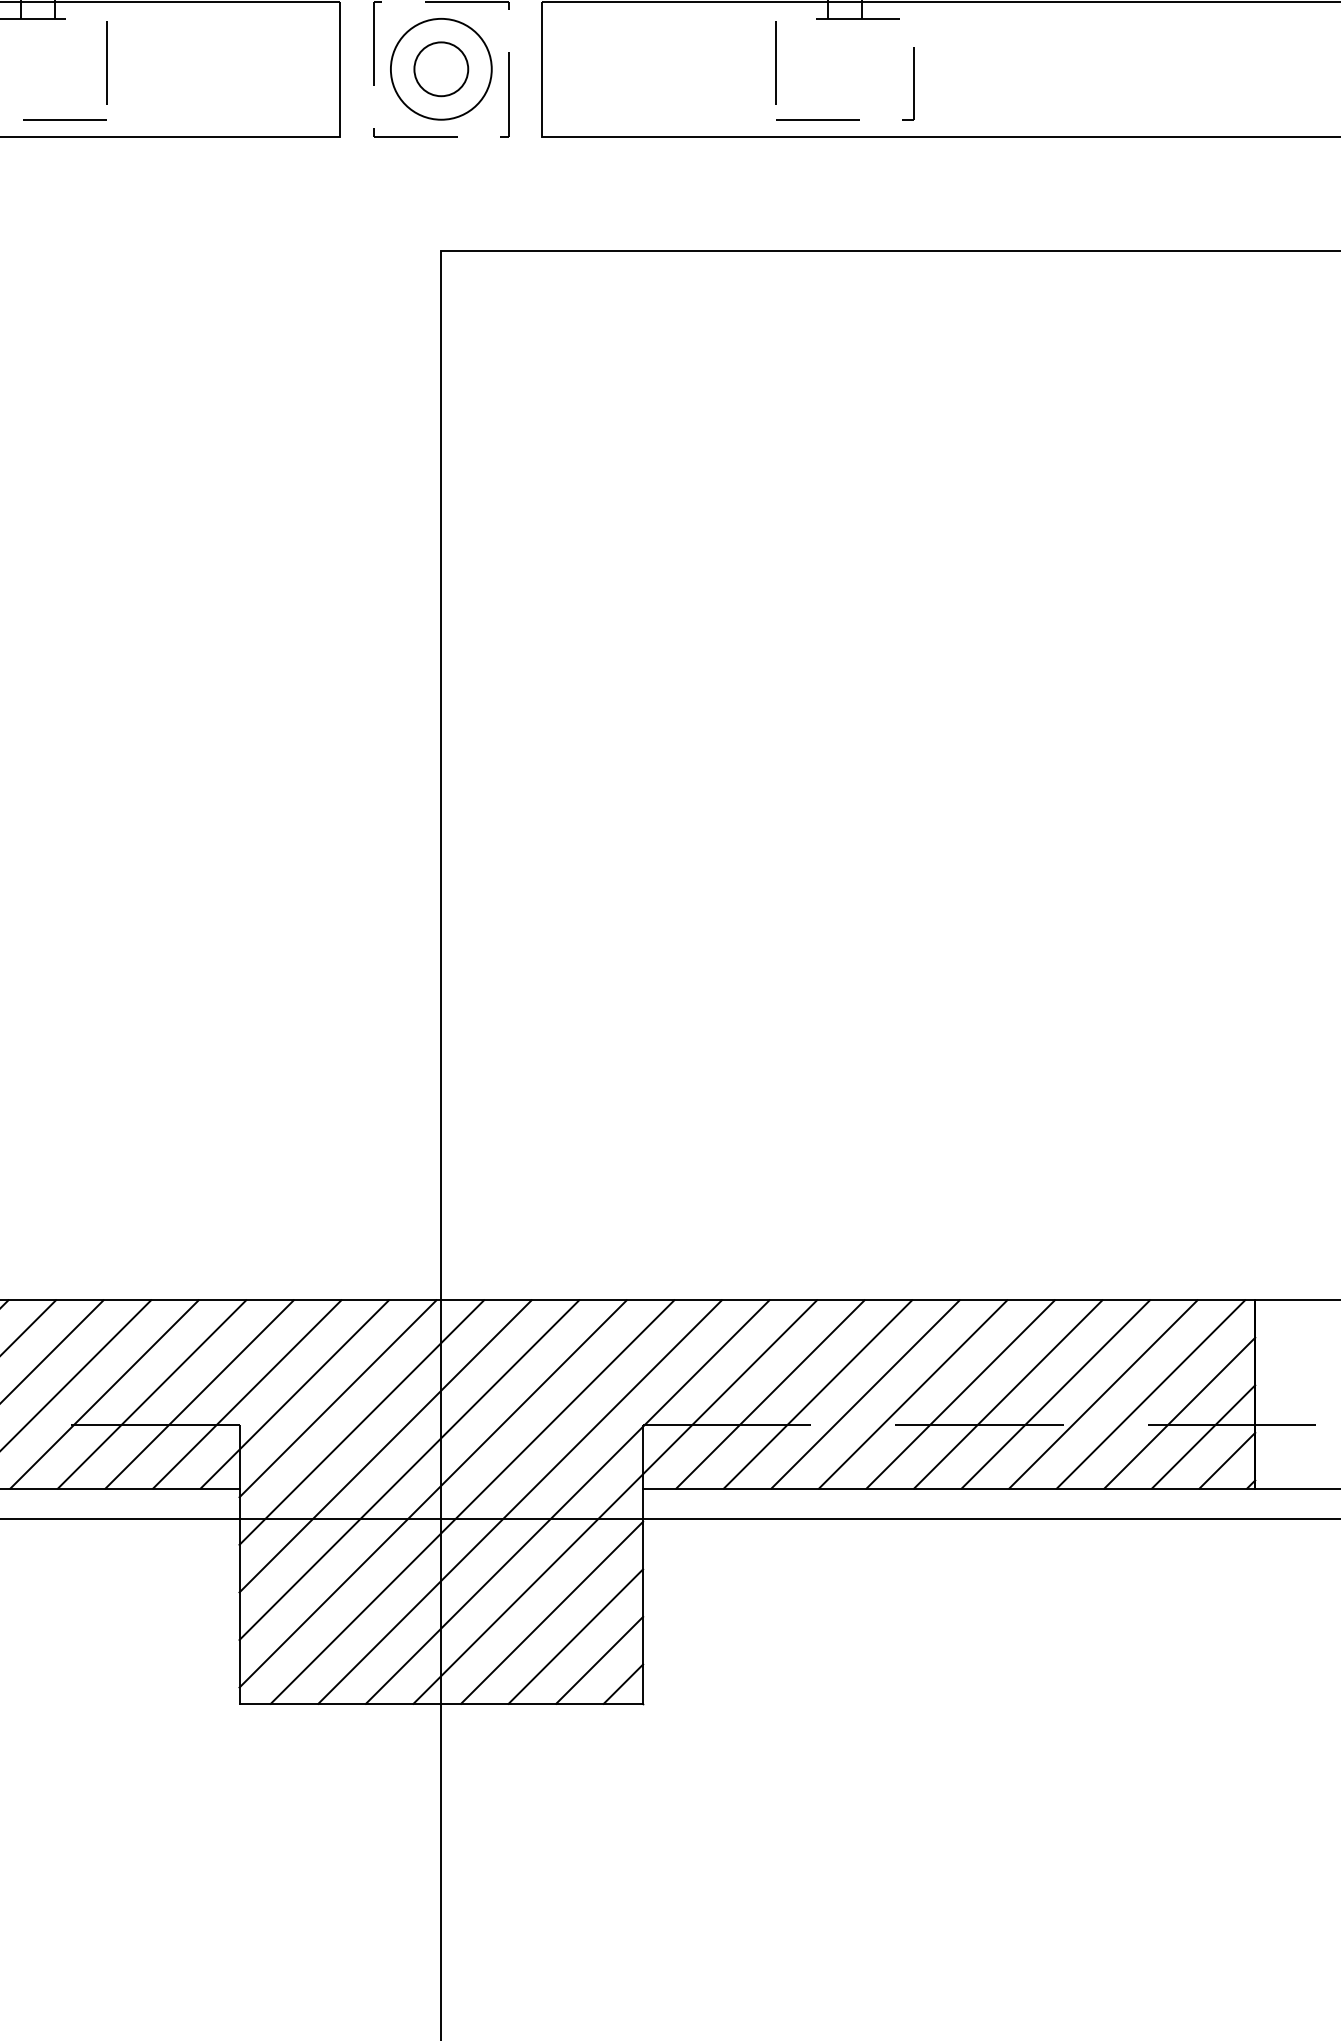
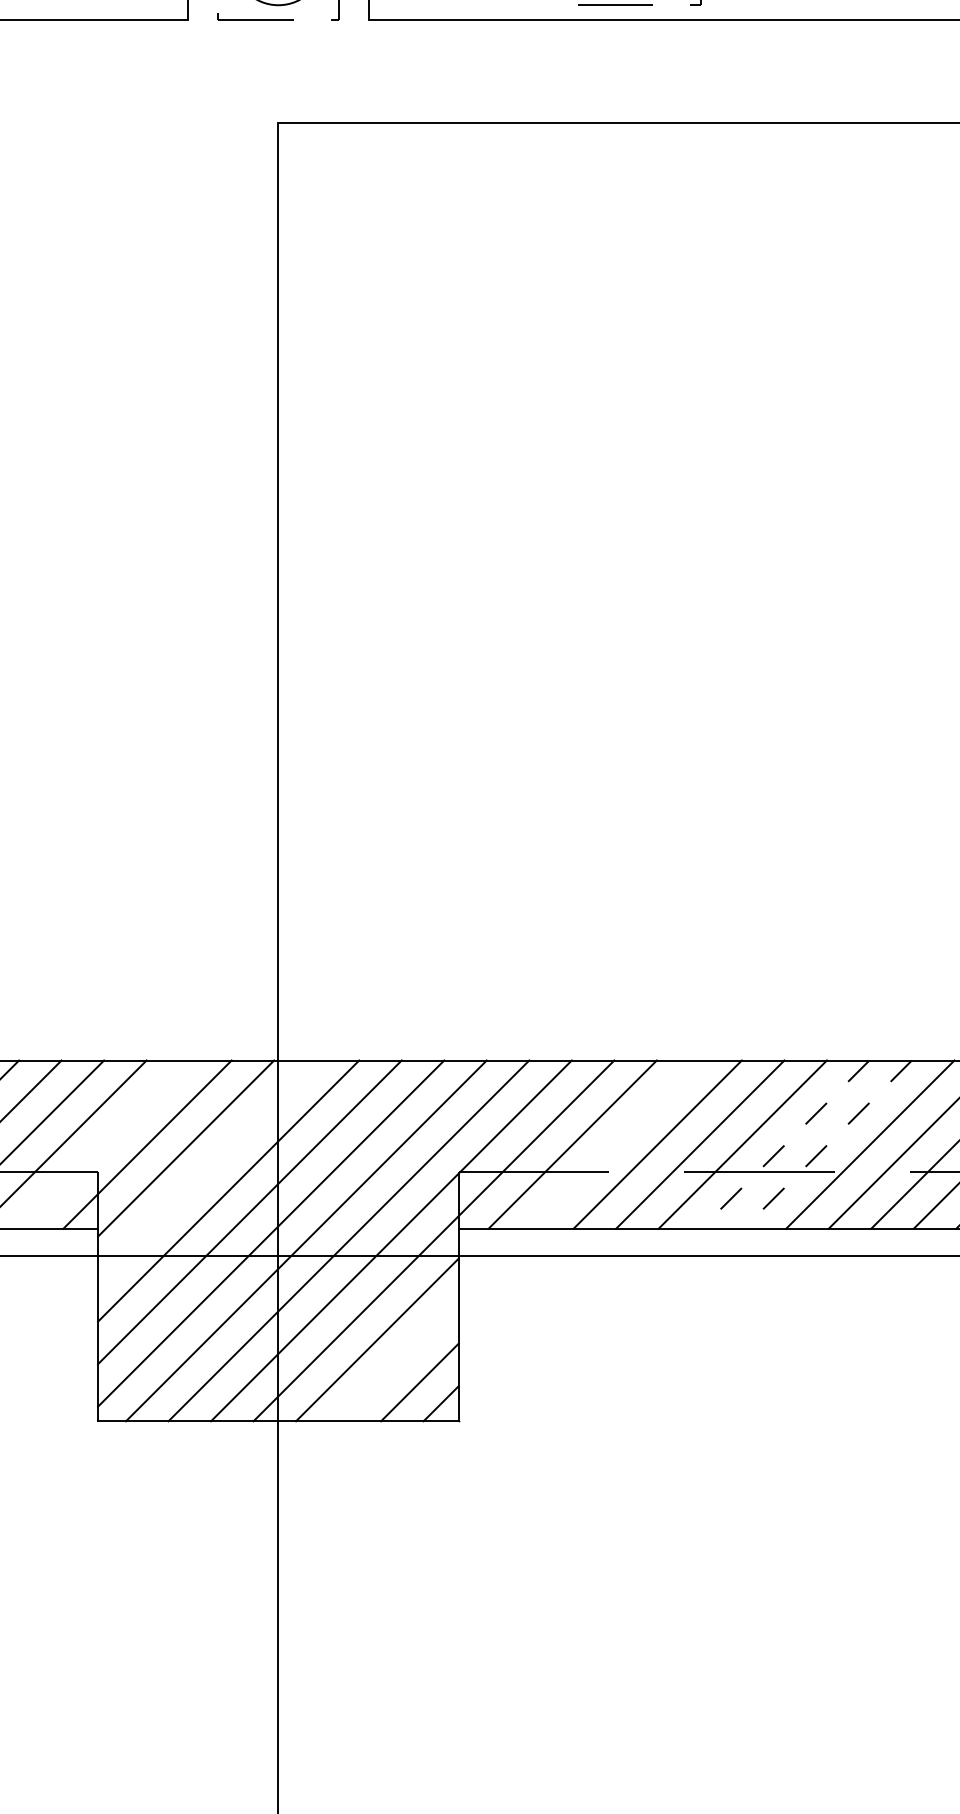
line: (247, 1394) -> (105, 1144), removed
line: (817, 1394) -> (614, 1144), removed
line: (1007, 1394) -> (784, 1144), solid -> dashed
line: (1055, 1394) -> (827, 1144), solid -> dashed
line: (361, 1422) -> (207, 1169), removed
line: (575, 1636) -> (398, 1361), removed

